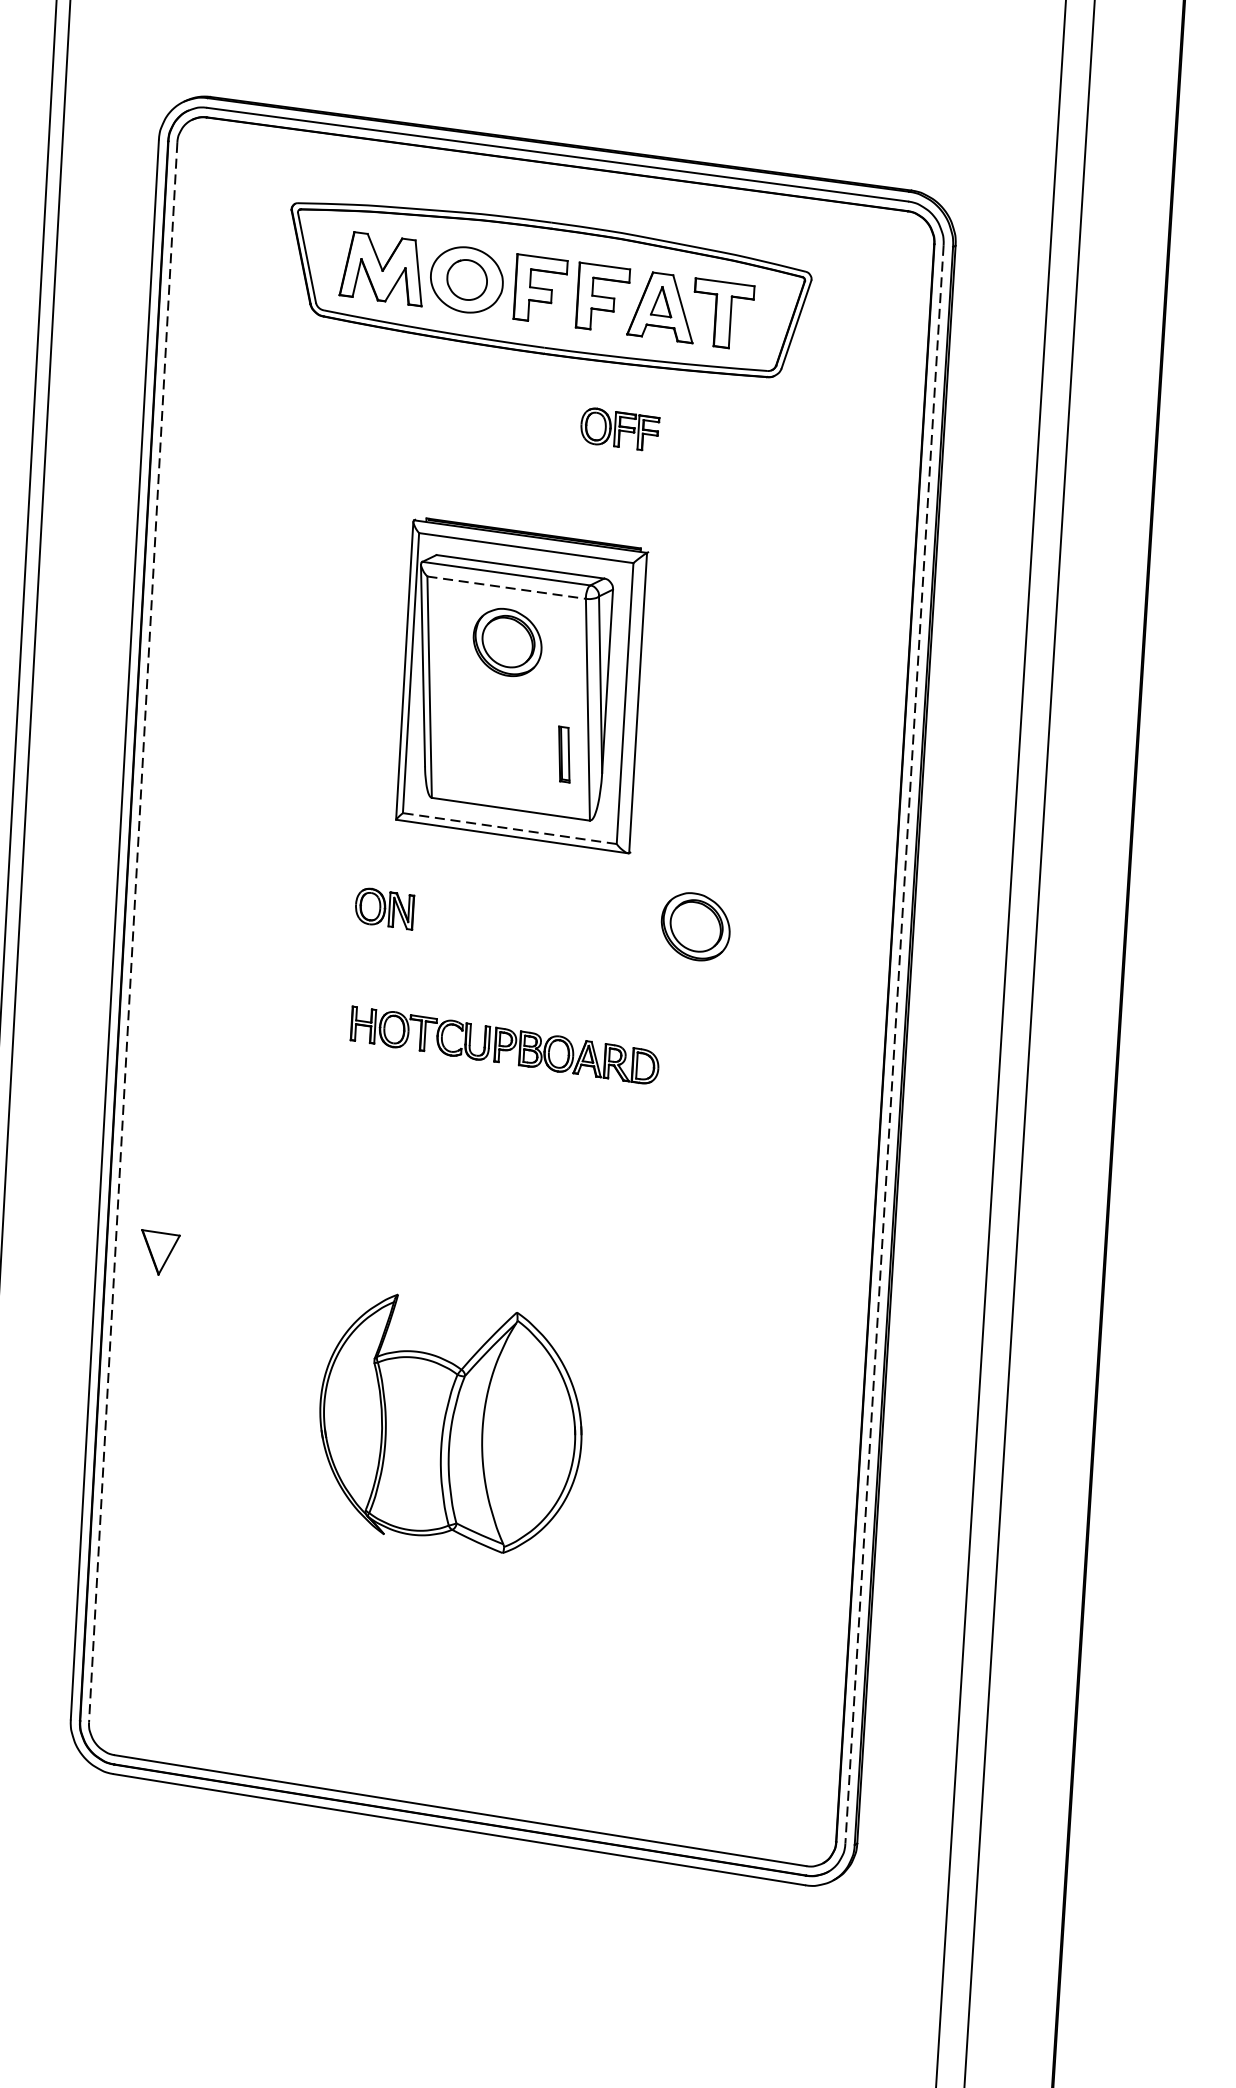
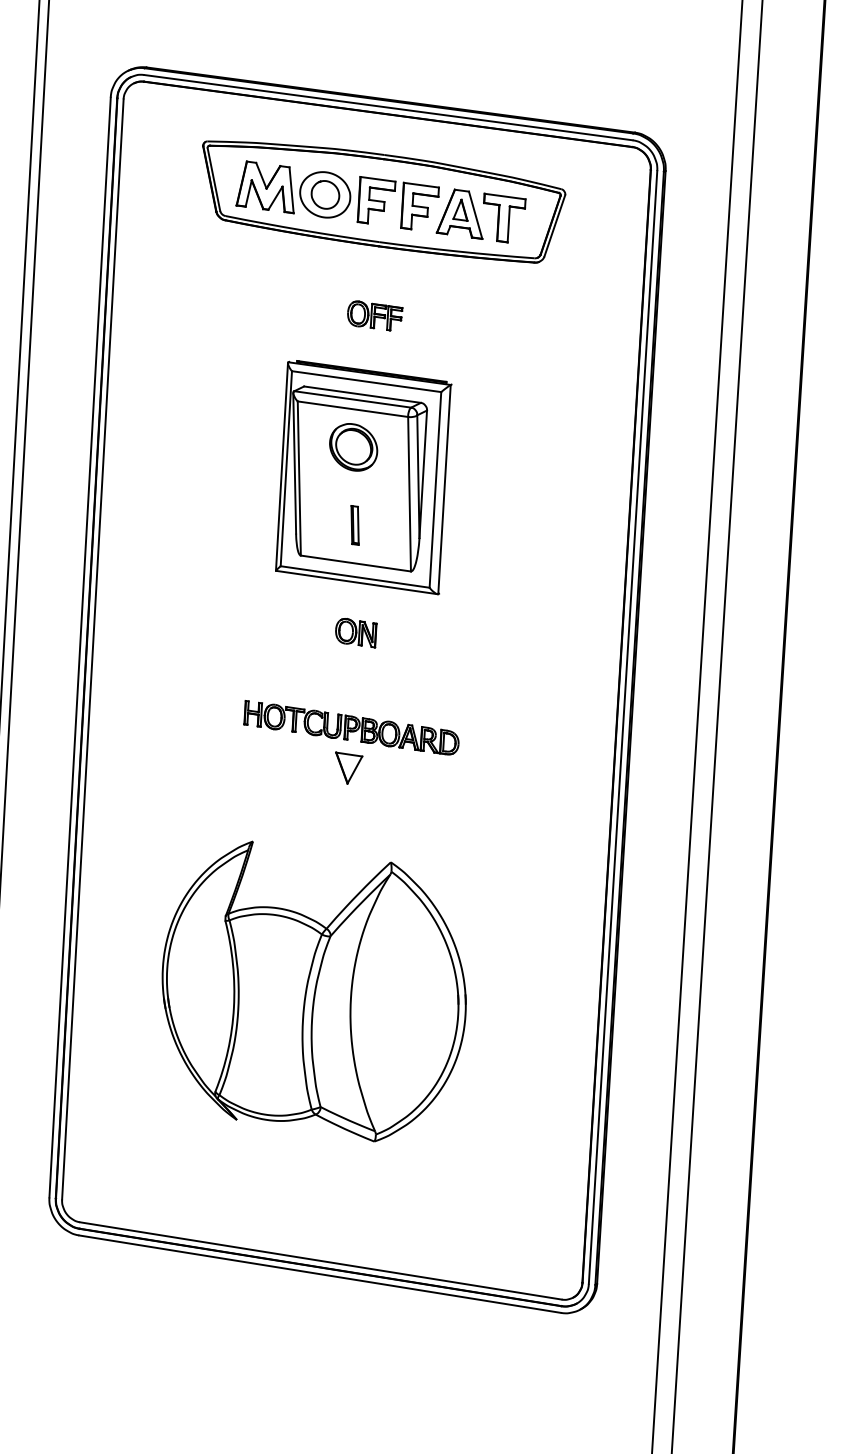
part: (620, 428) -> (375, 315), moved
line: (505, 588) -> (352, 409), dashed -> solid
part: (563, 754) -> (354, 525), moved
line: (508, 827) -> (354, 576), dashed -> solid
part: (385, 909) -> (356, 633), moved
part: (695, 926) -> (484, 645), removed
line: (132, 932) -> (92, 649), dashed -> solid
line: (895, 1044) -> (623, 727), dashed -> solid
part: (161, 1251) -> (349, 767), moved
part: (449, 1423) -> (313, 991), size x1.67

